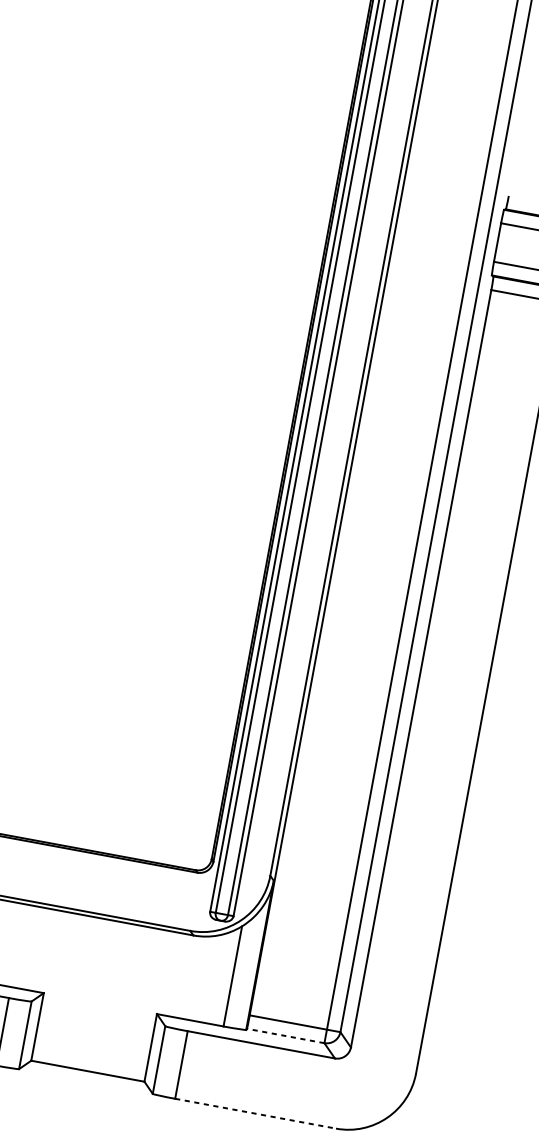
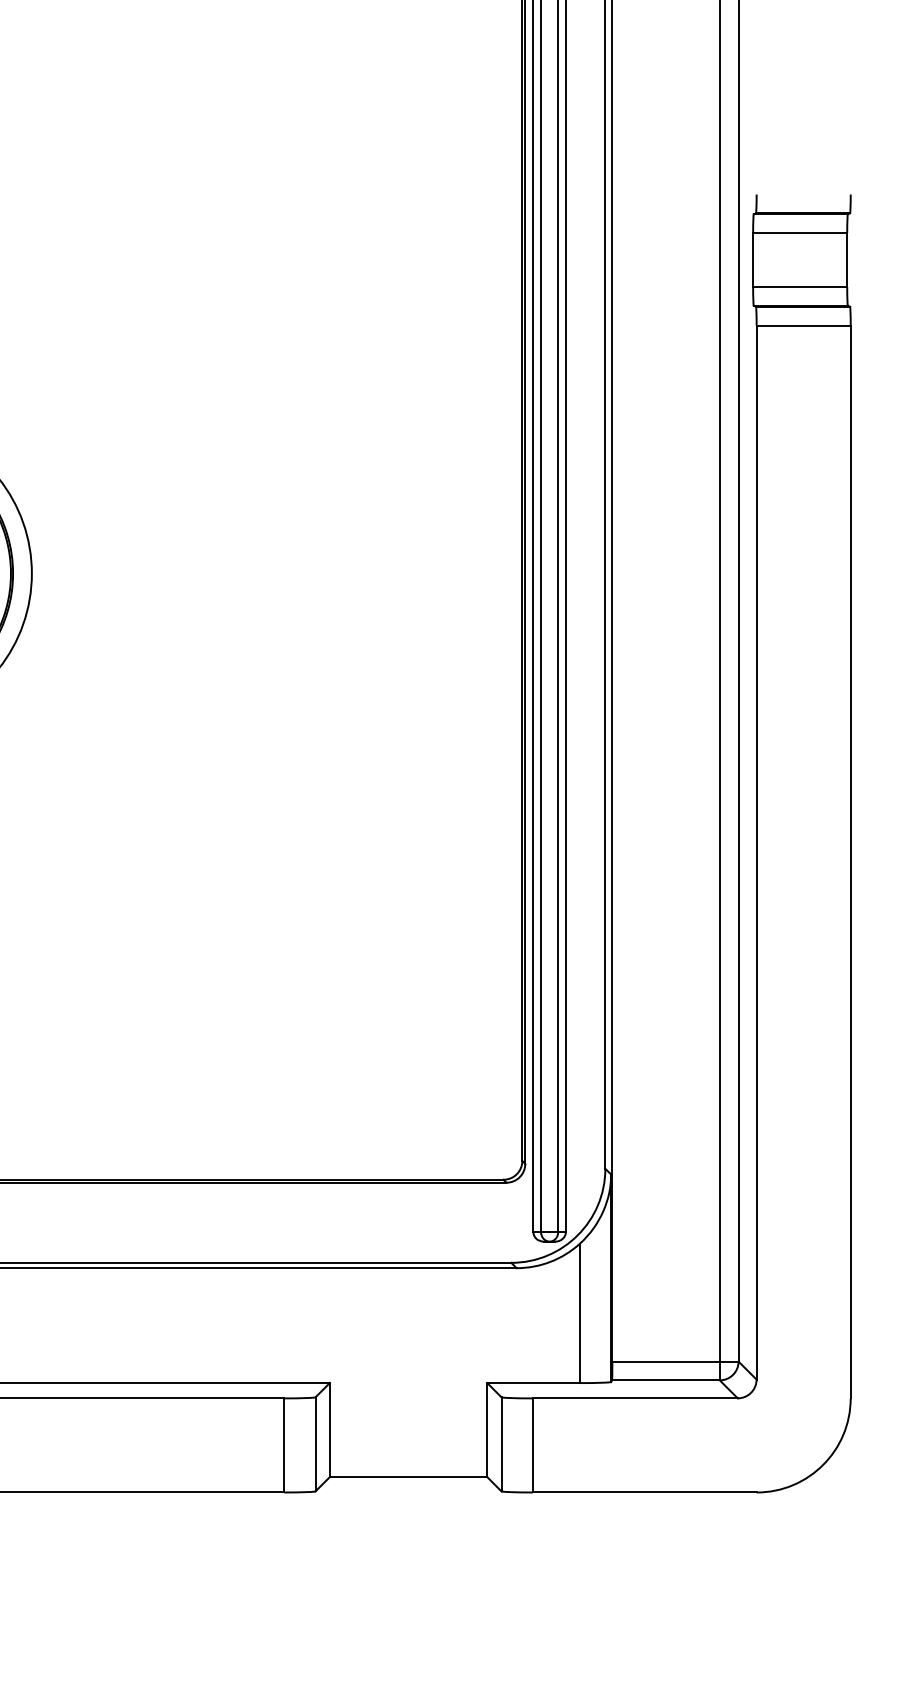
line: (285, 1035) -> (665, 1380), dashed -> solid
line: (255, 1113) -> (644, 1492), dashed -> solid

